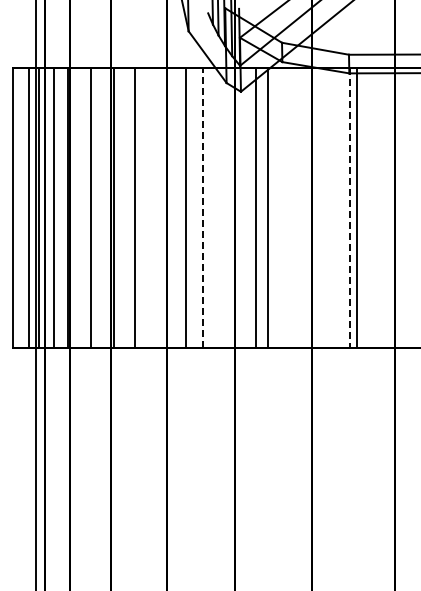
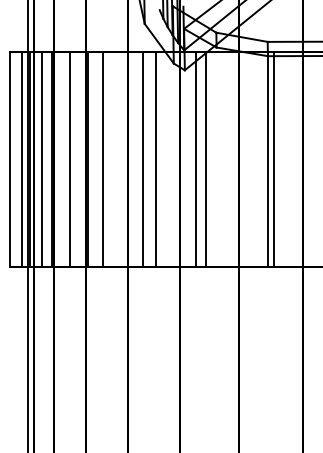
line: (202, 208) -> (155, 159), dashed -> solid
line: (349, 208) -> (268, 159), dashed -> solid

